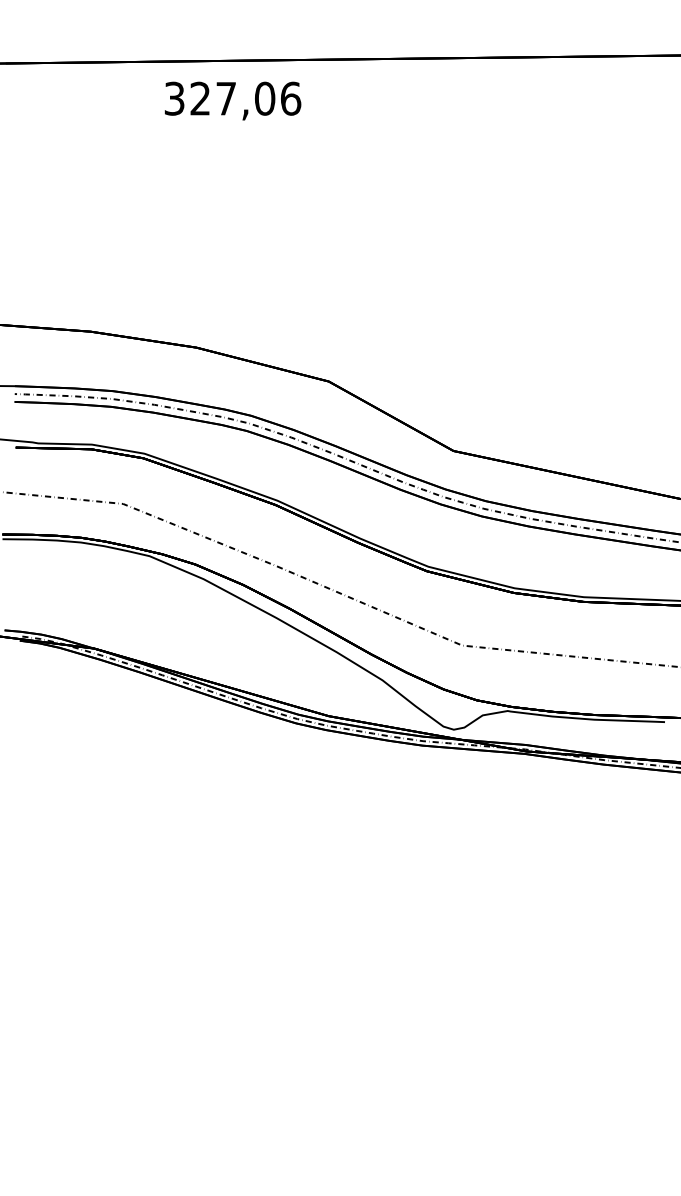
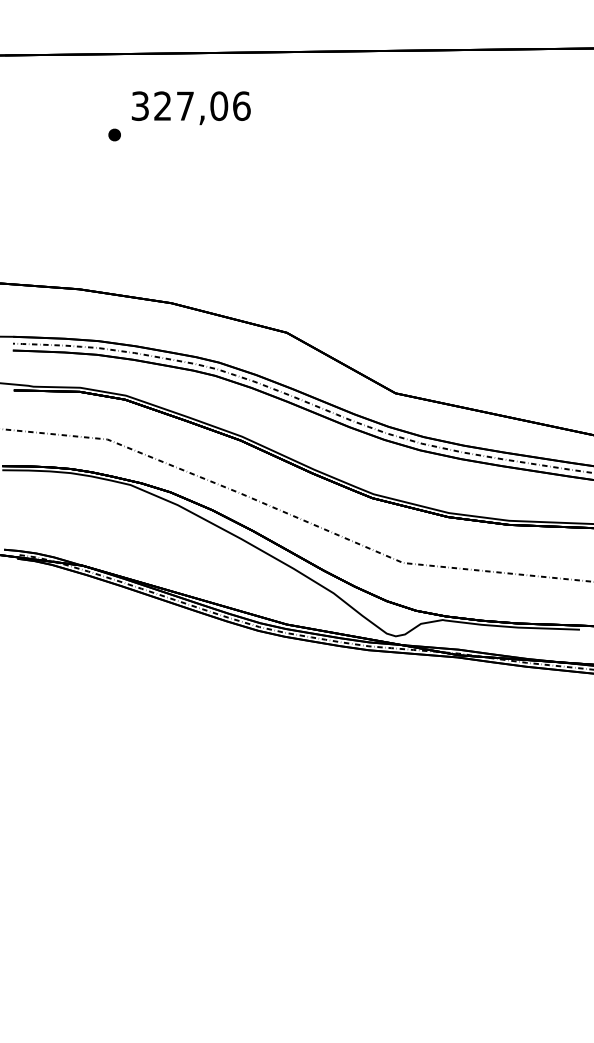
text: (232, 101) -> (190, 108), moved
part: (131, 154) -> (114, 134), added

